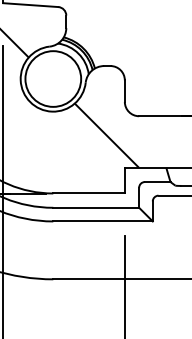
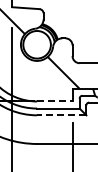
line: (88, 193) -> (54, 101), solid -> dashed
line: (102, 221) -> (61, 115), solid -> dashed

